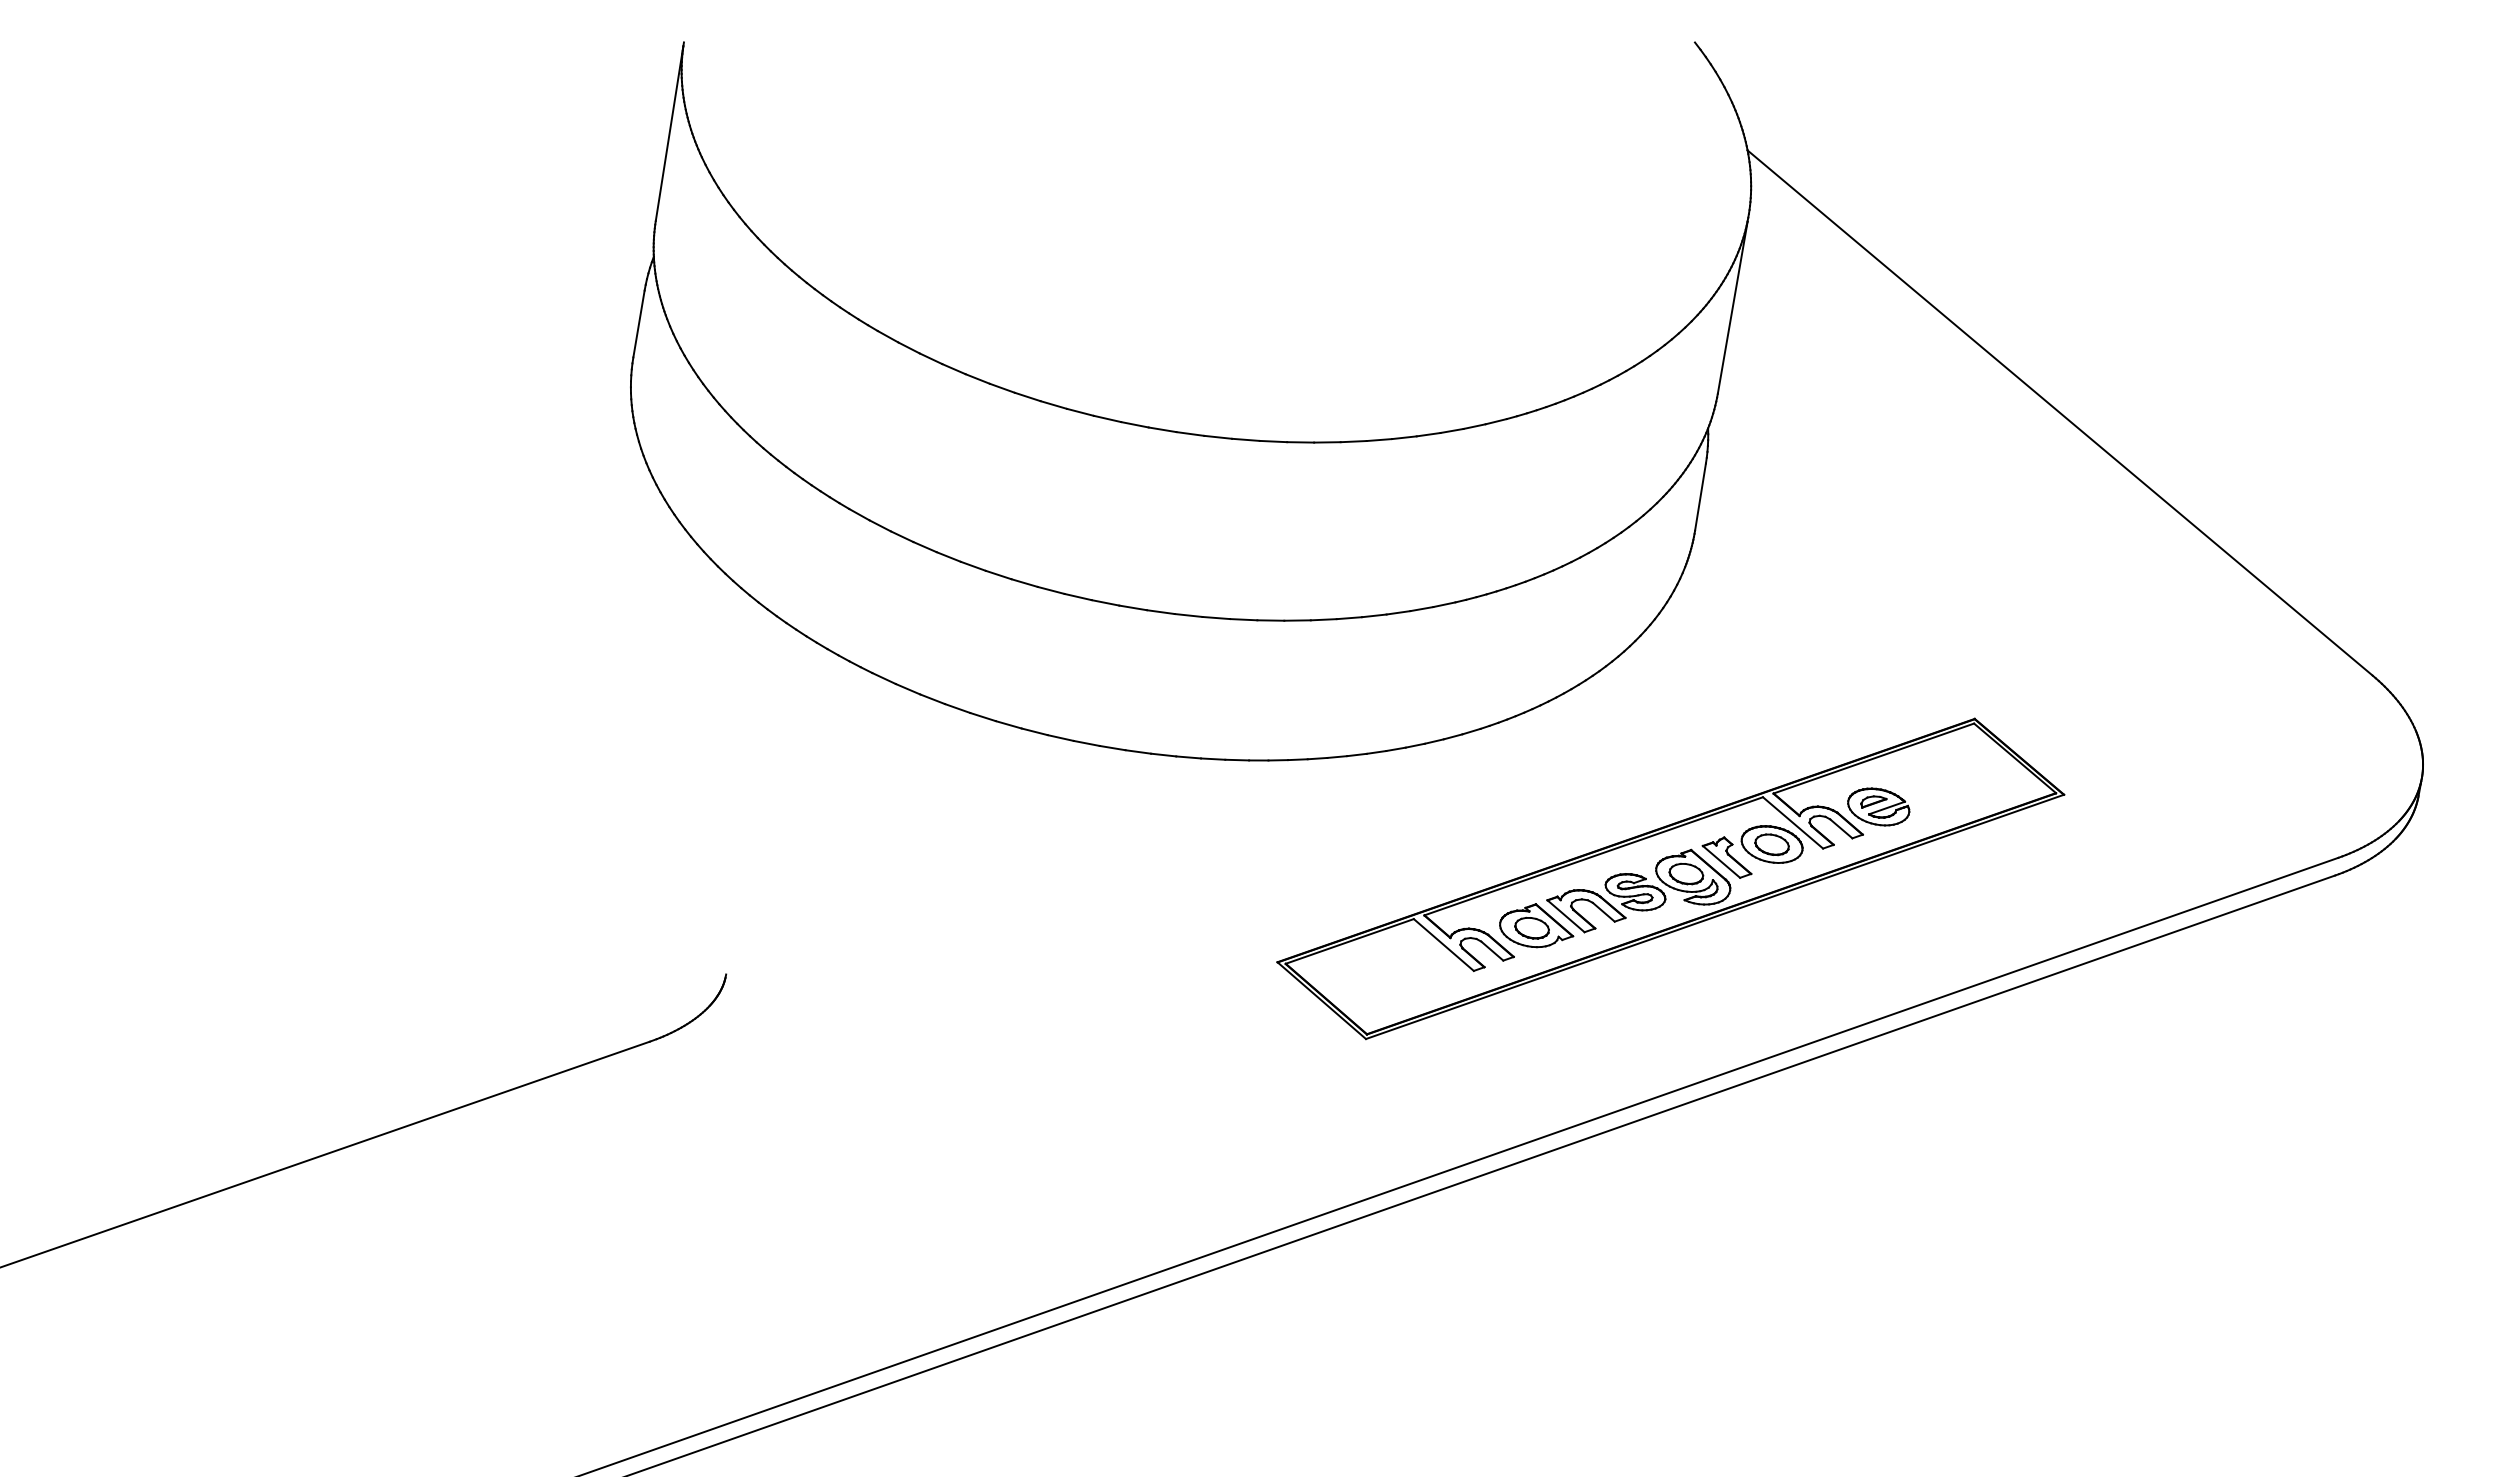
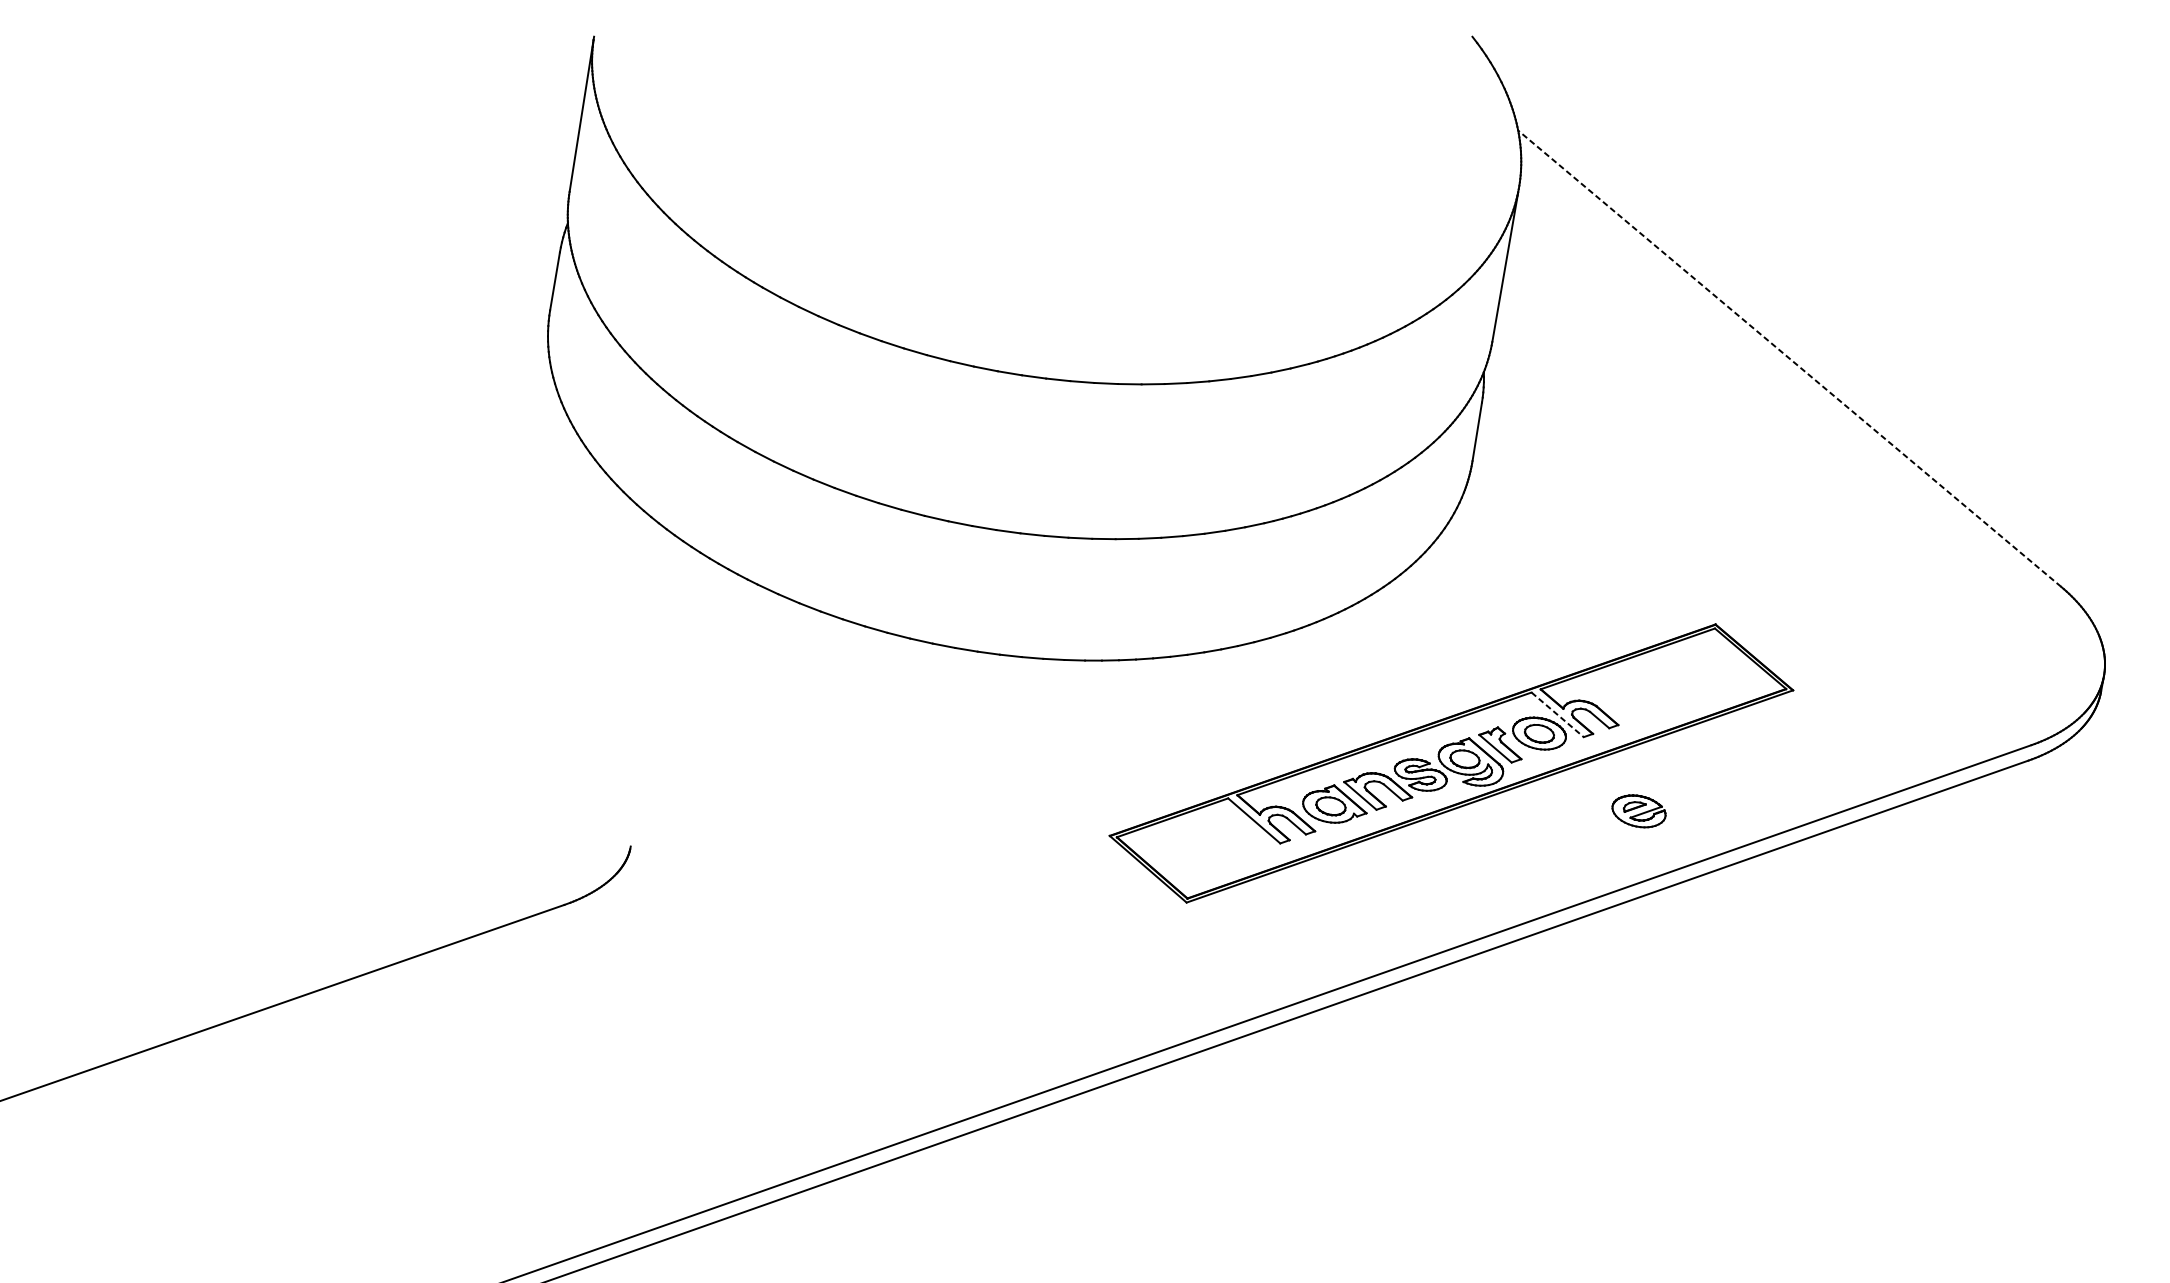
line: (2059, 412) -> (1789, 358), solid -> dashed
part: (1878, 806) -> (1638, 810), moved
line: (1793, 822) -> (1558, 714), solid -> dashed

